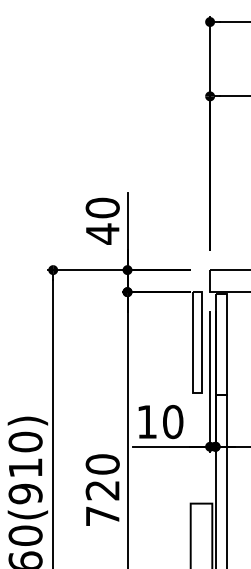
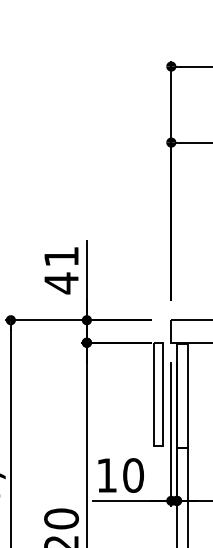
text: (102, 207) -> (61, 256), 40 -> 41

